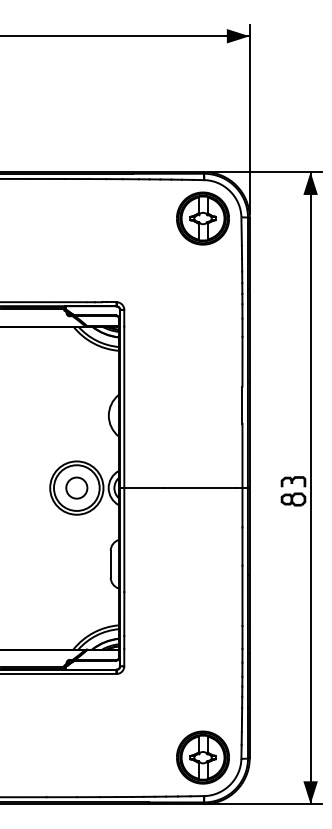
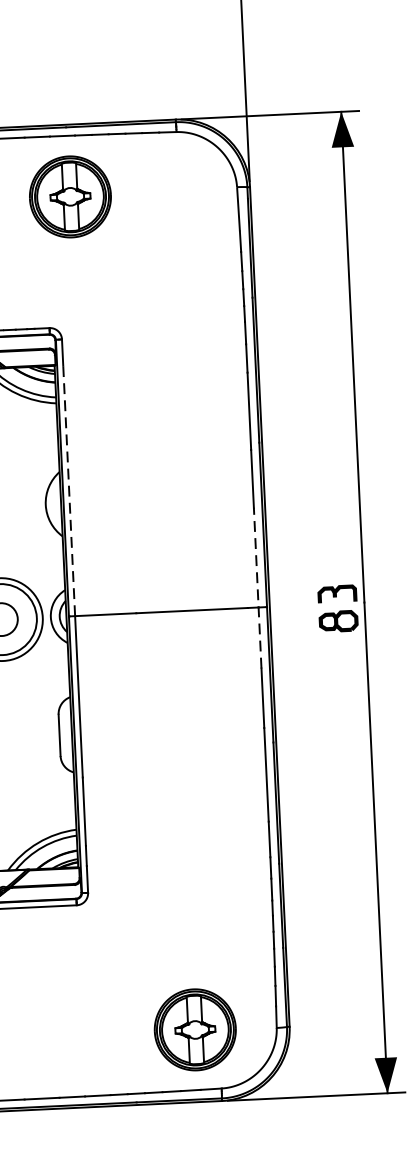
part: (202, 218) -> (69, 196), moved
line: (124, 407) -> (69, 490), solid -> dashed
line: (242, 475) -> (257, 587), solid -> dashed
part: (202, 757) -> (194, 1029), moved

